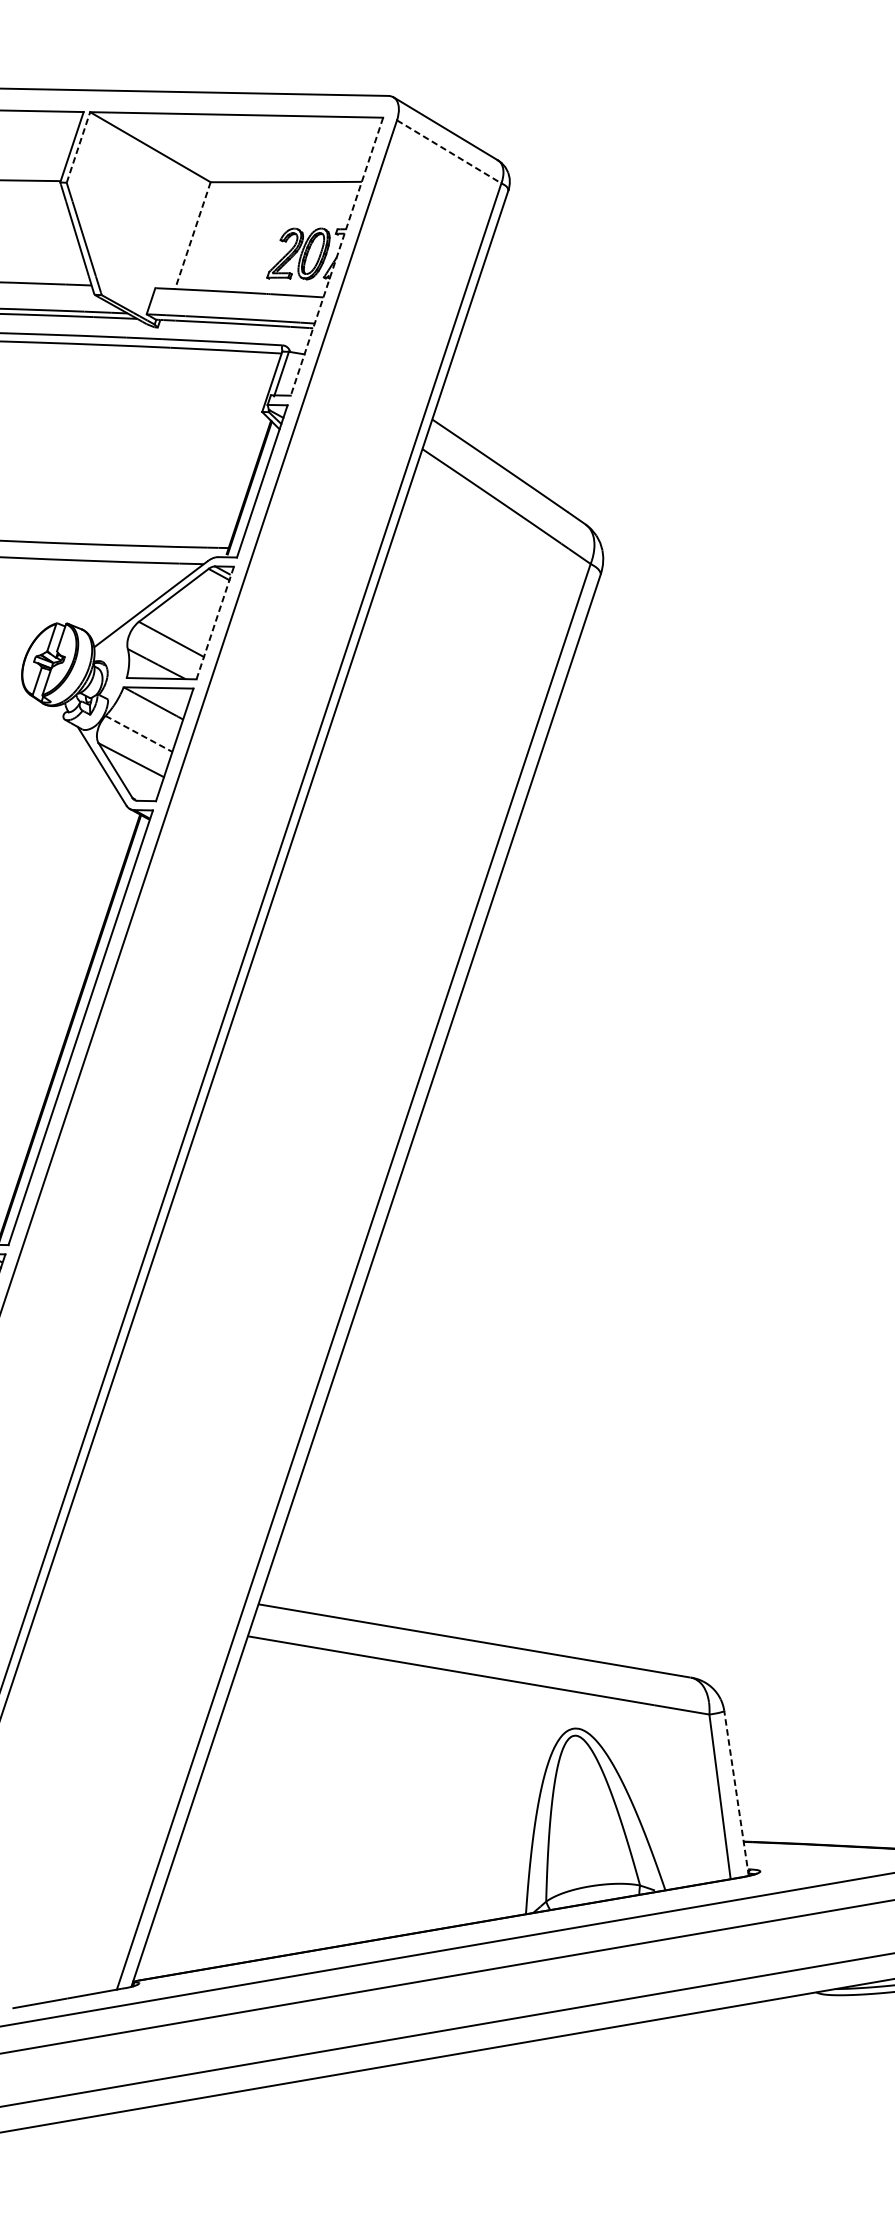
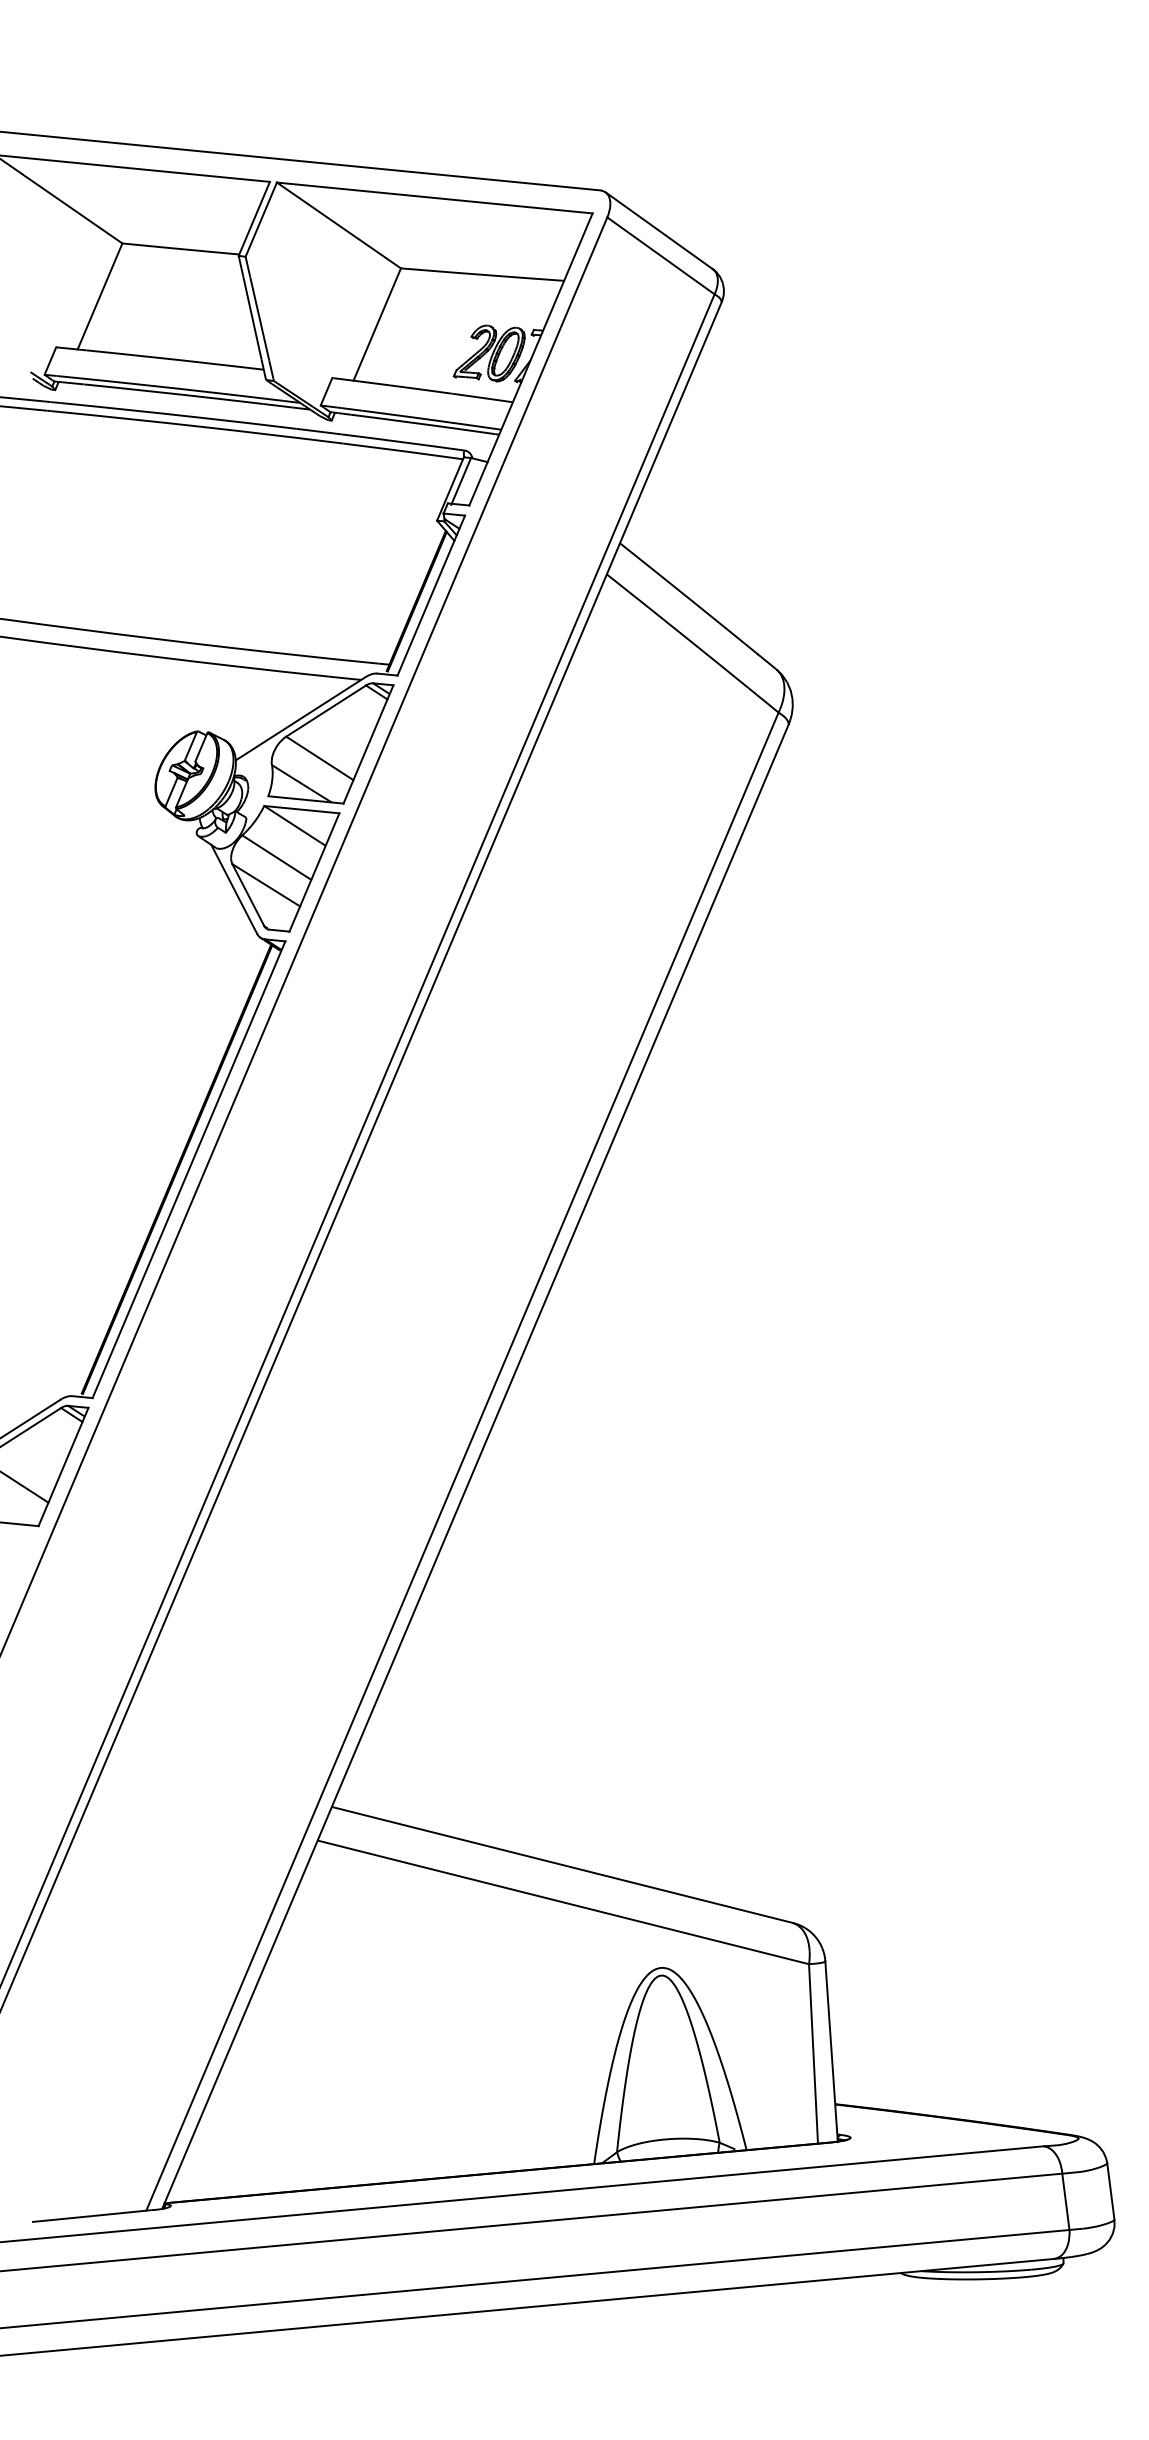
line: (78, 147) -> (261, 219), dashed -> solid
line: (448, 151) -> (660, 255), dashed -> solid
line: (193, 235) -> (377, 324), dashed -> solid
line: (336, 256) -> (530, 359), dashed -> solid
line: (215, 623) -> (368, 744), dashed -> solid
line: (139, 733) -> (277, 857), dashed -> solid
line: (736, 1793) -> (831, 2051), dashed -> solid

